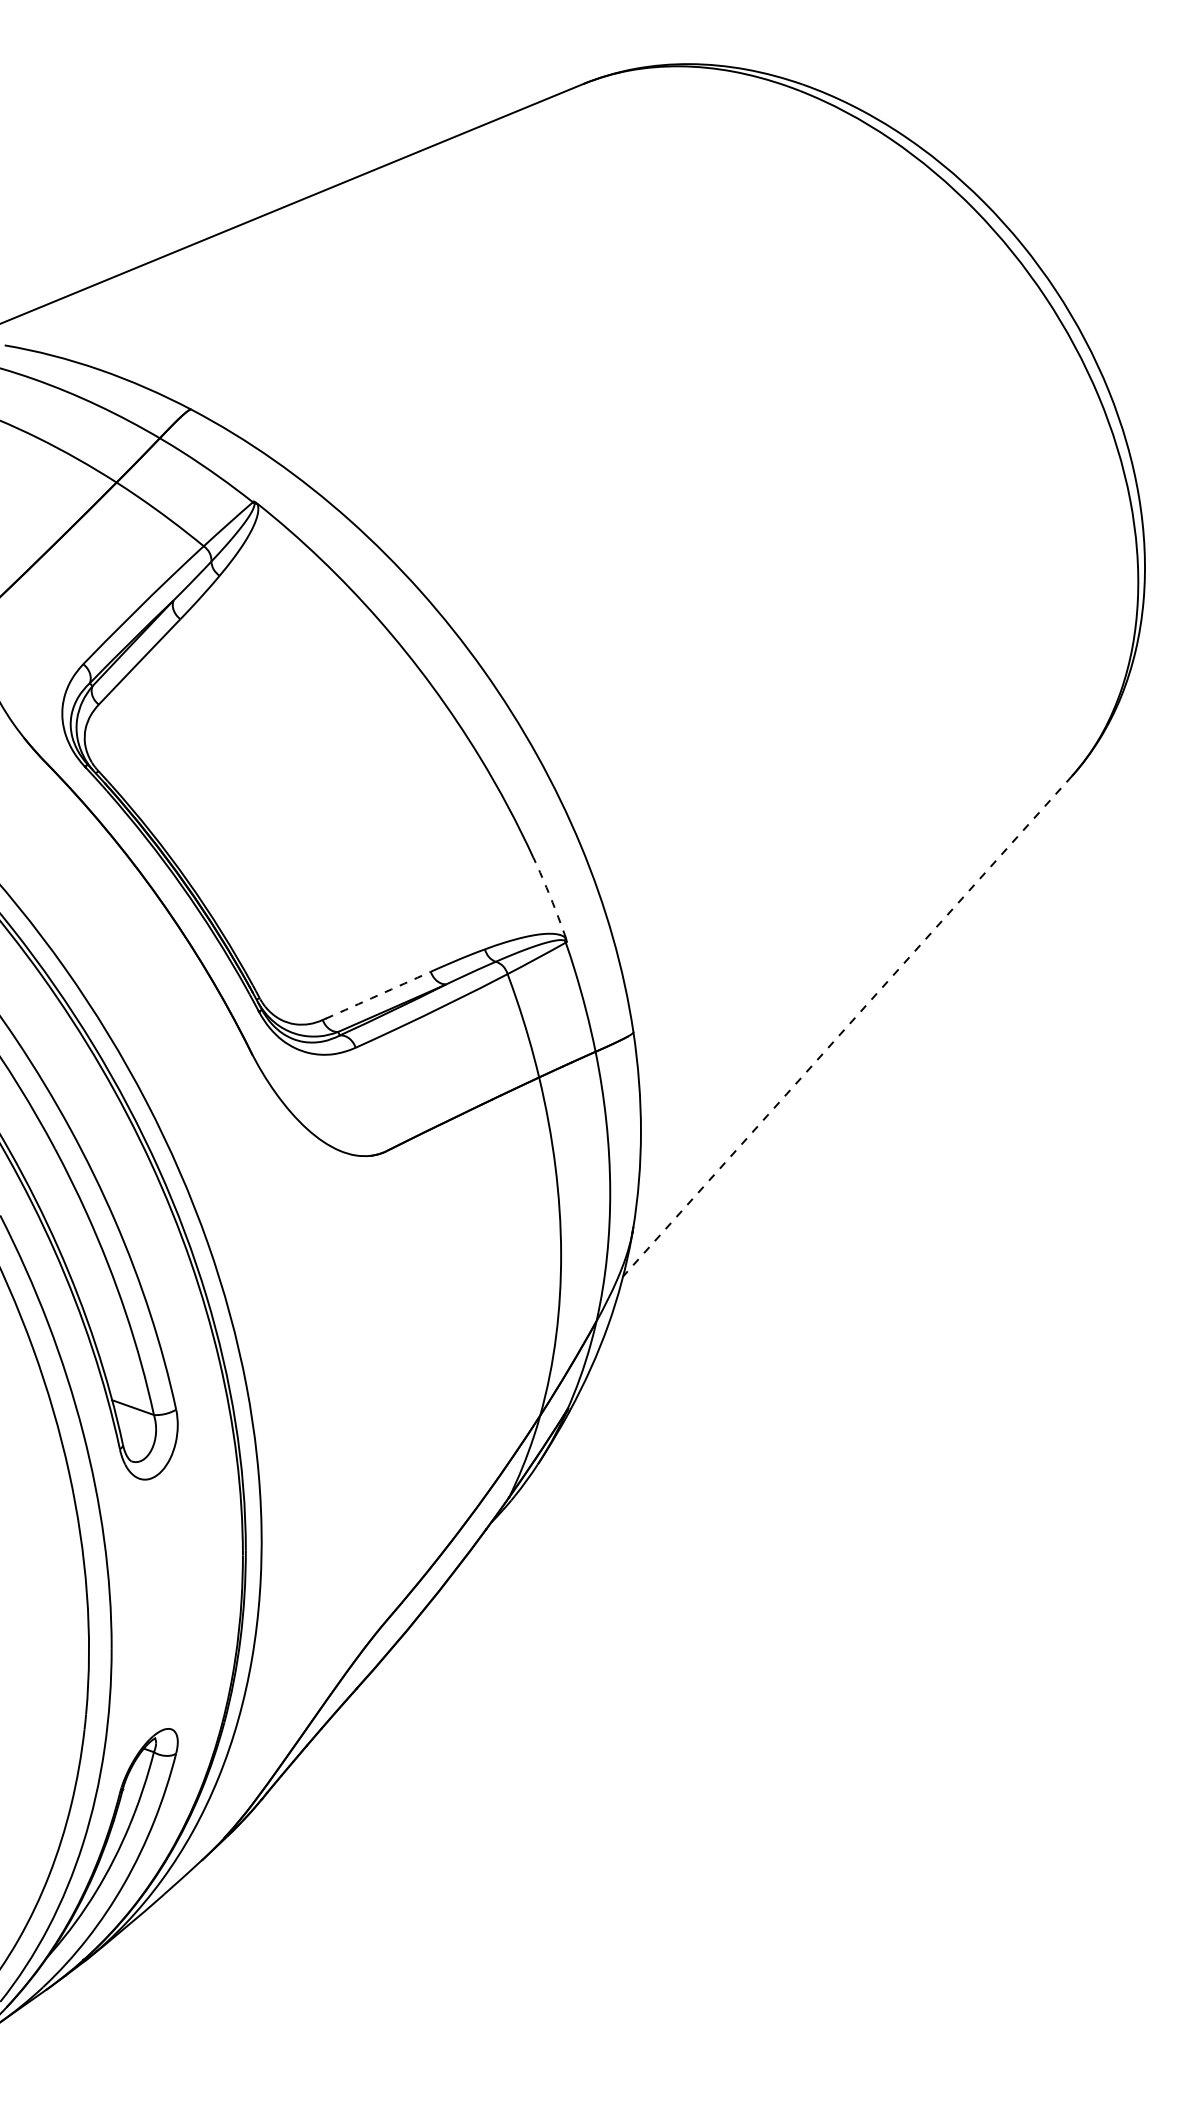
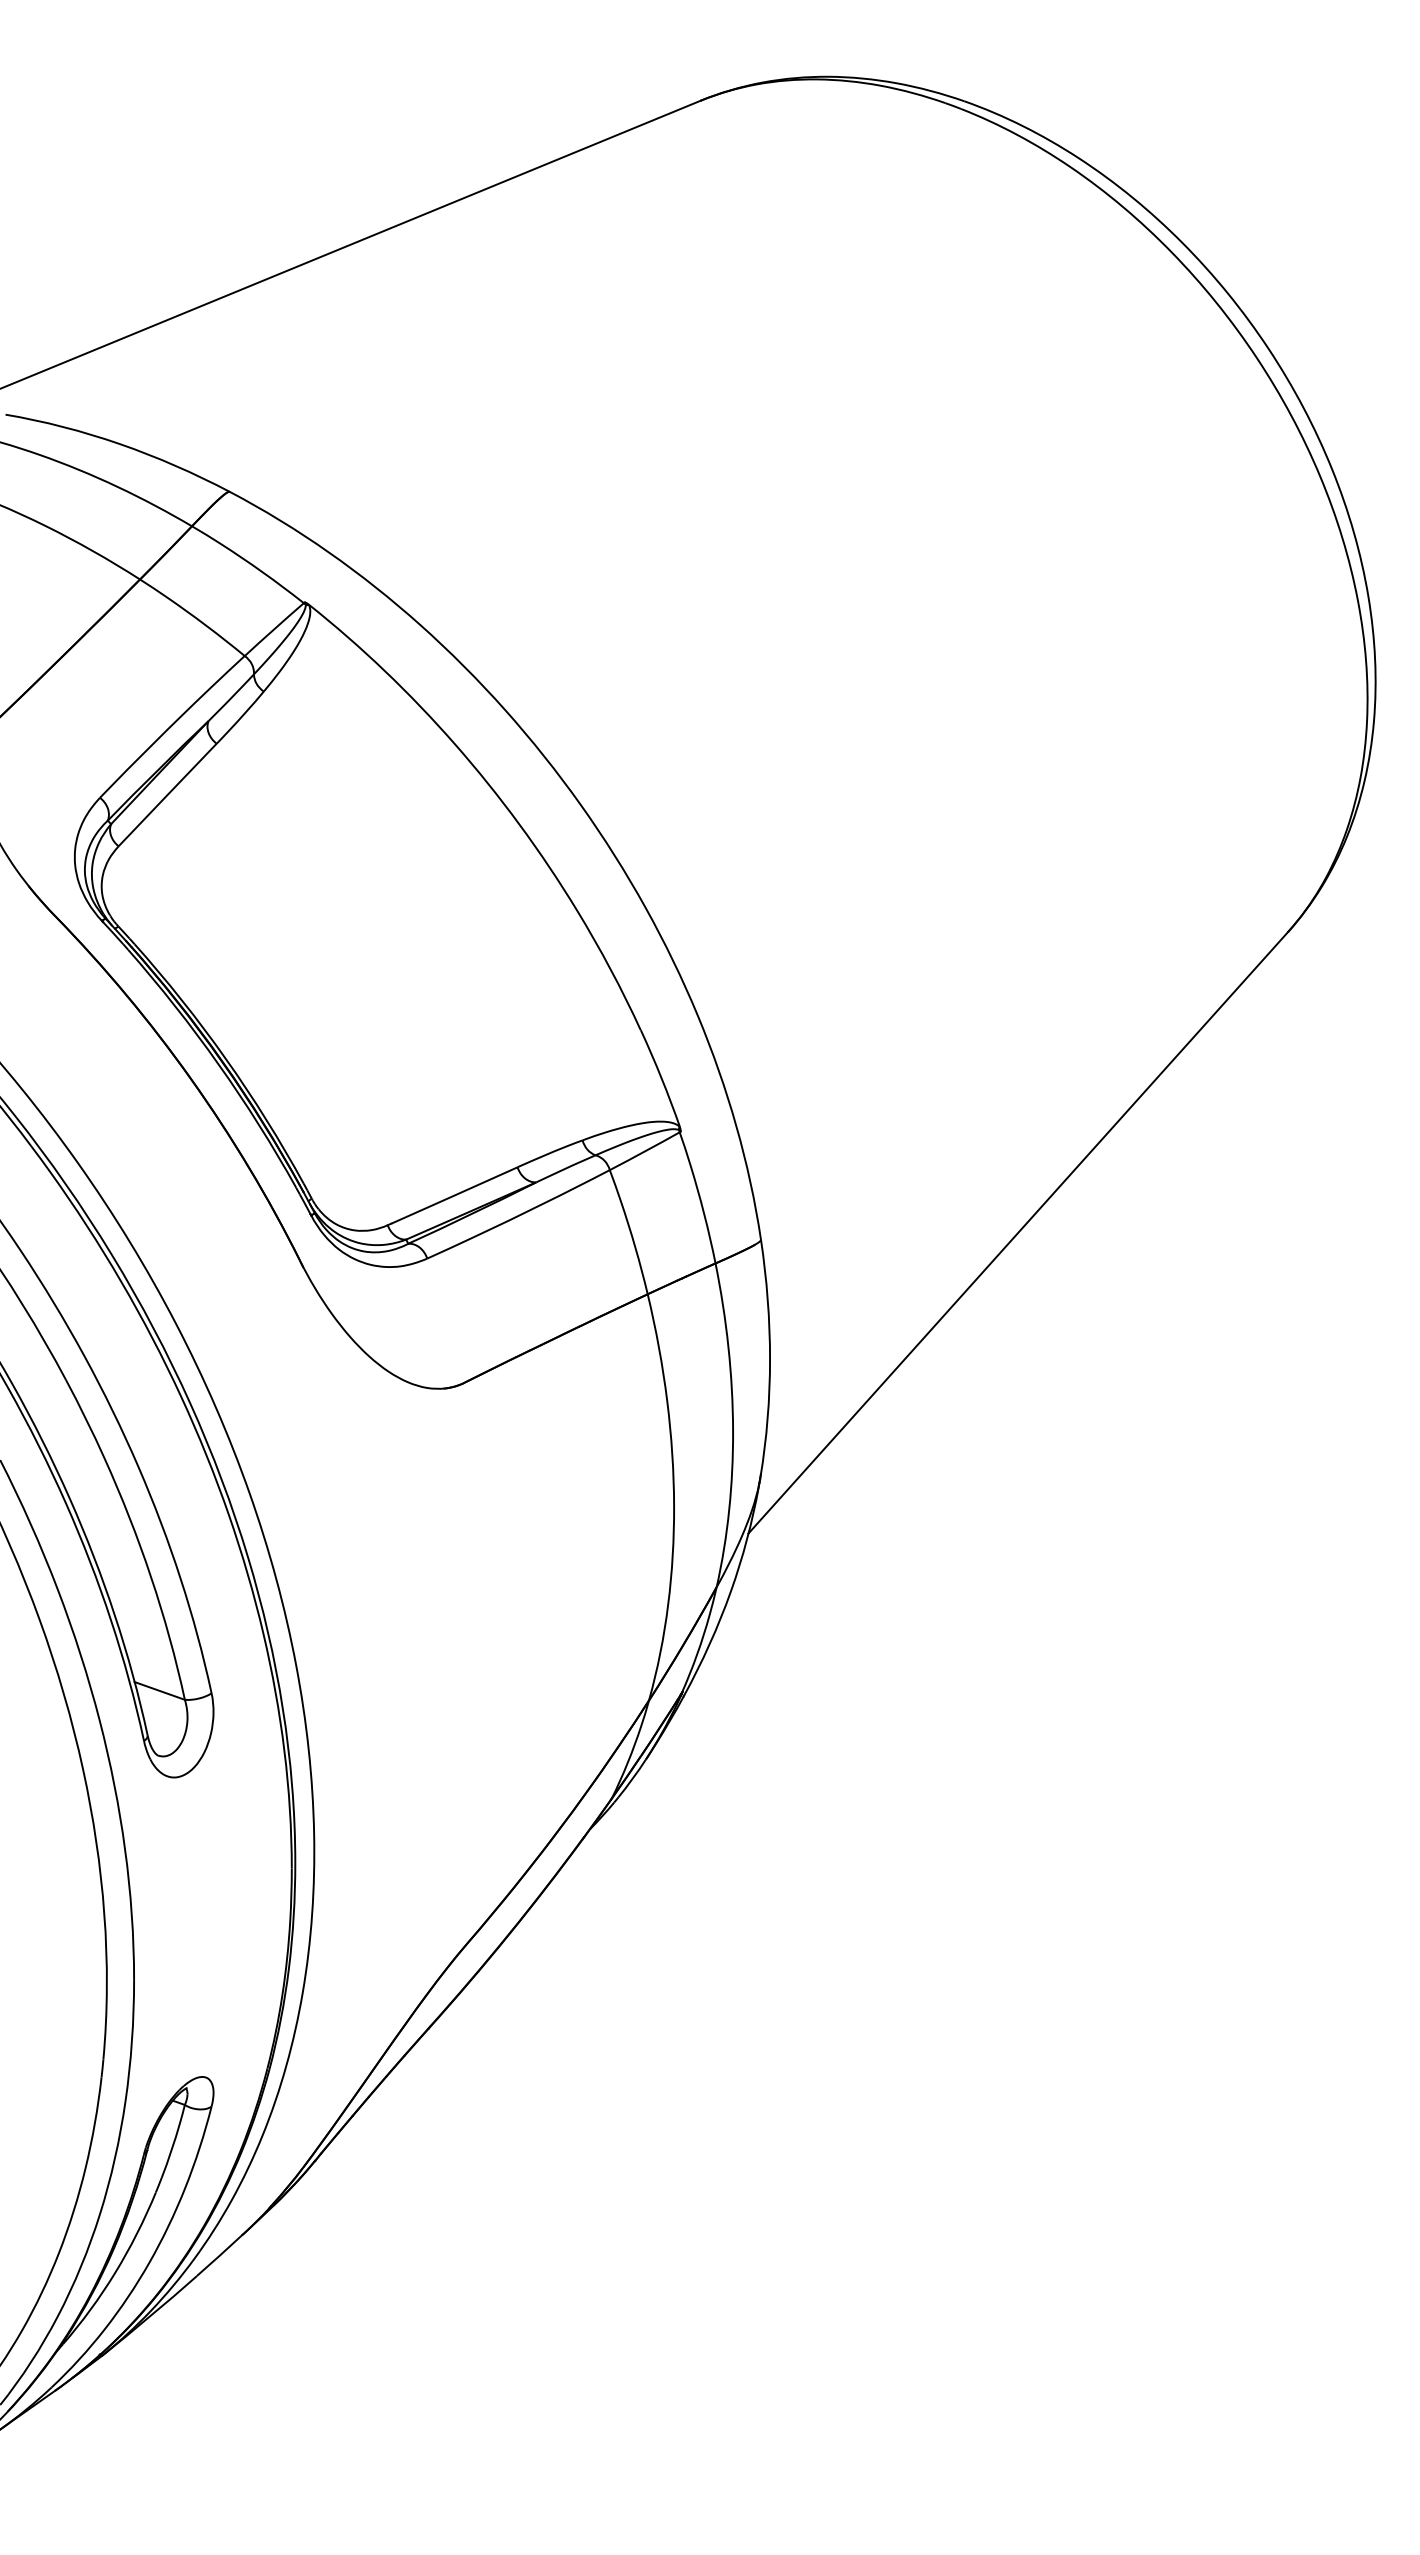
arc: (550, 897) -> (661, 1078), dashed -> solid
arc: (378, 995) -> (454, 1195), dashed -> solid
line: (847, 1026) -> (1018, 1233), dashed -> solid

